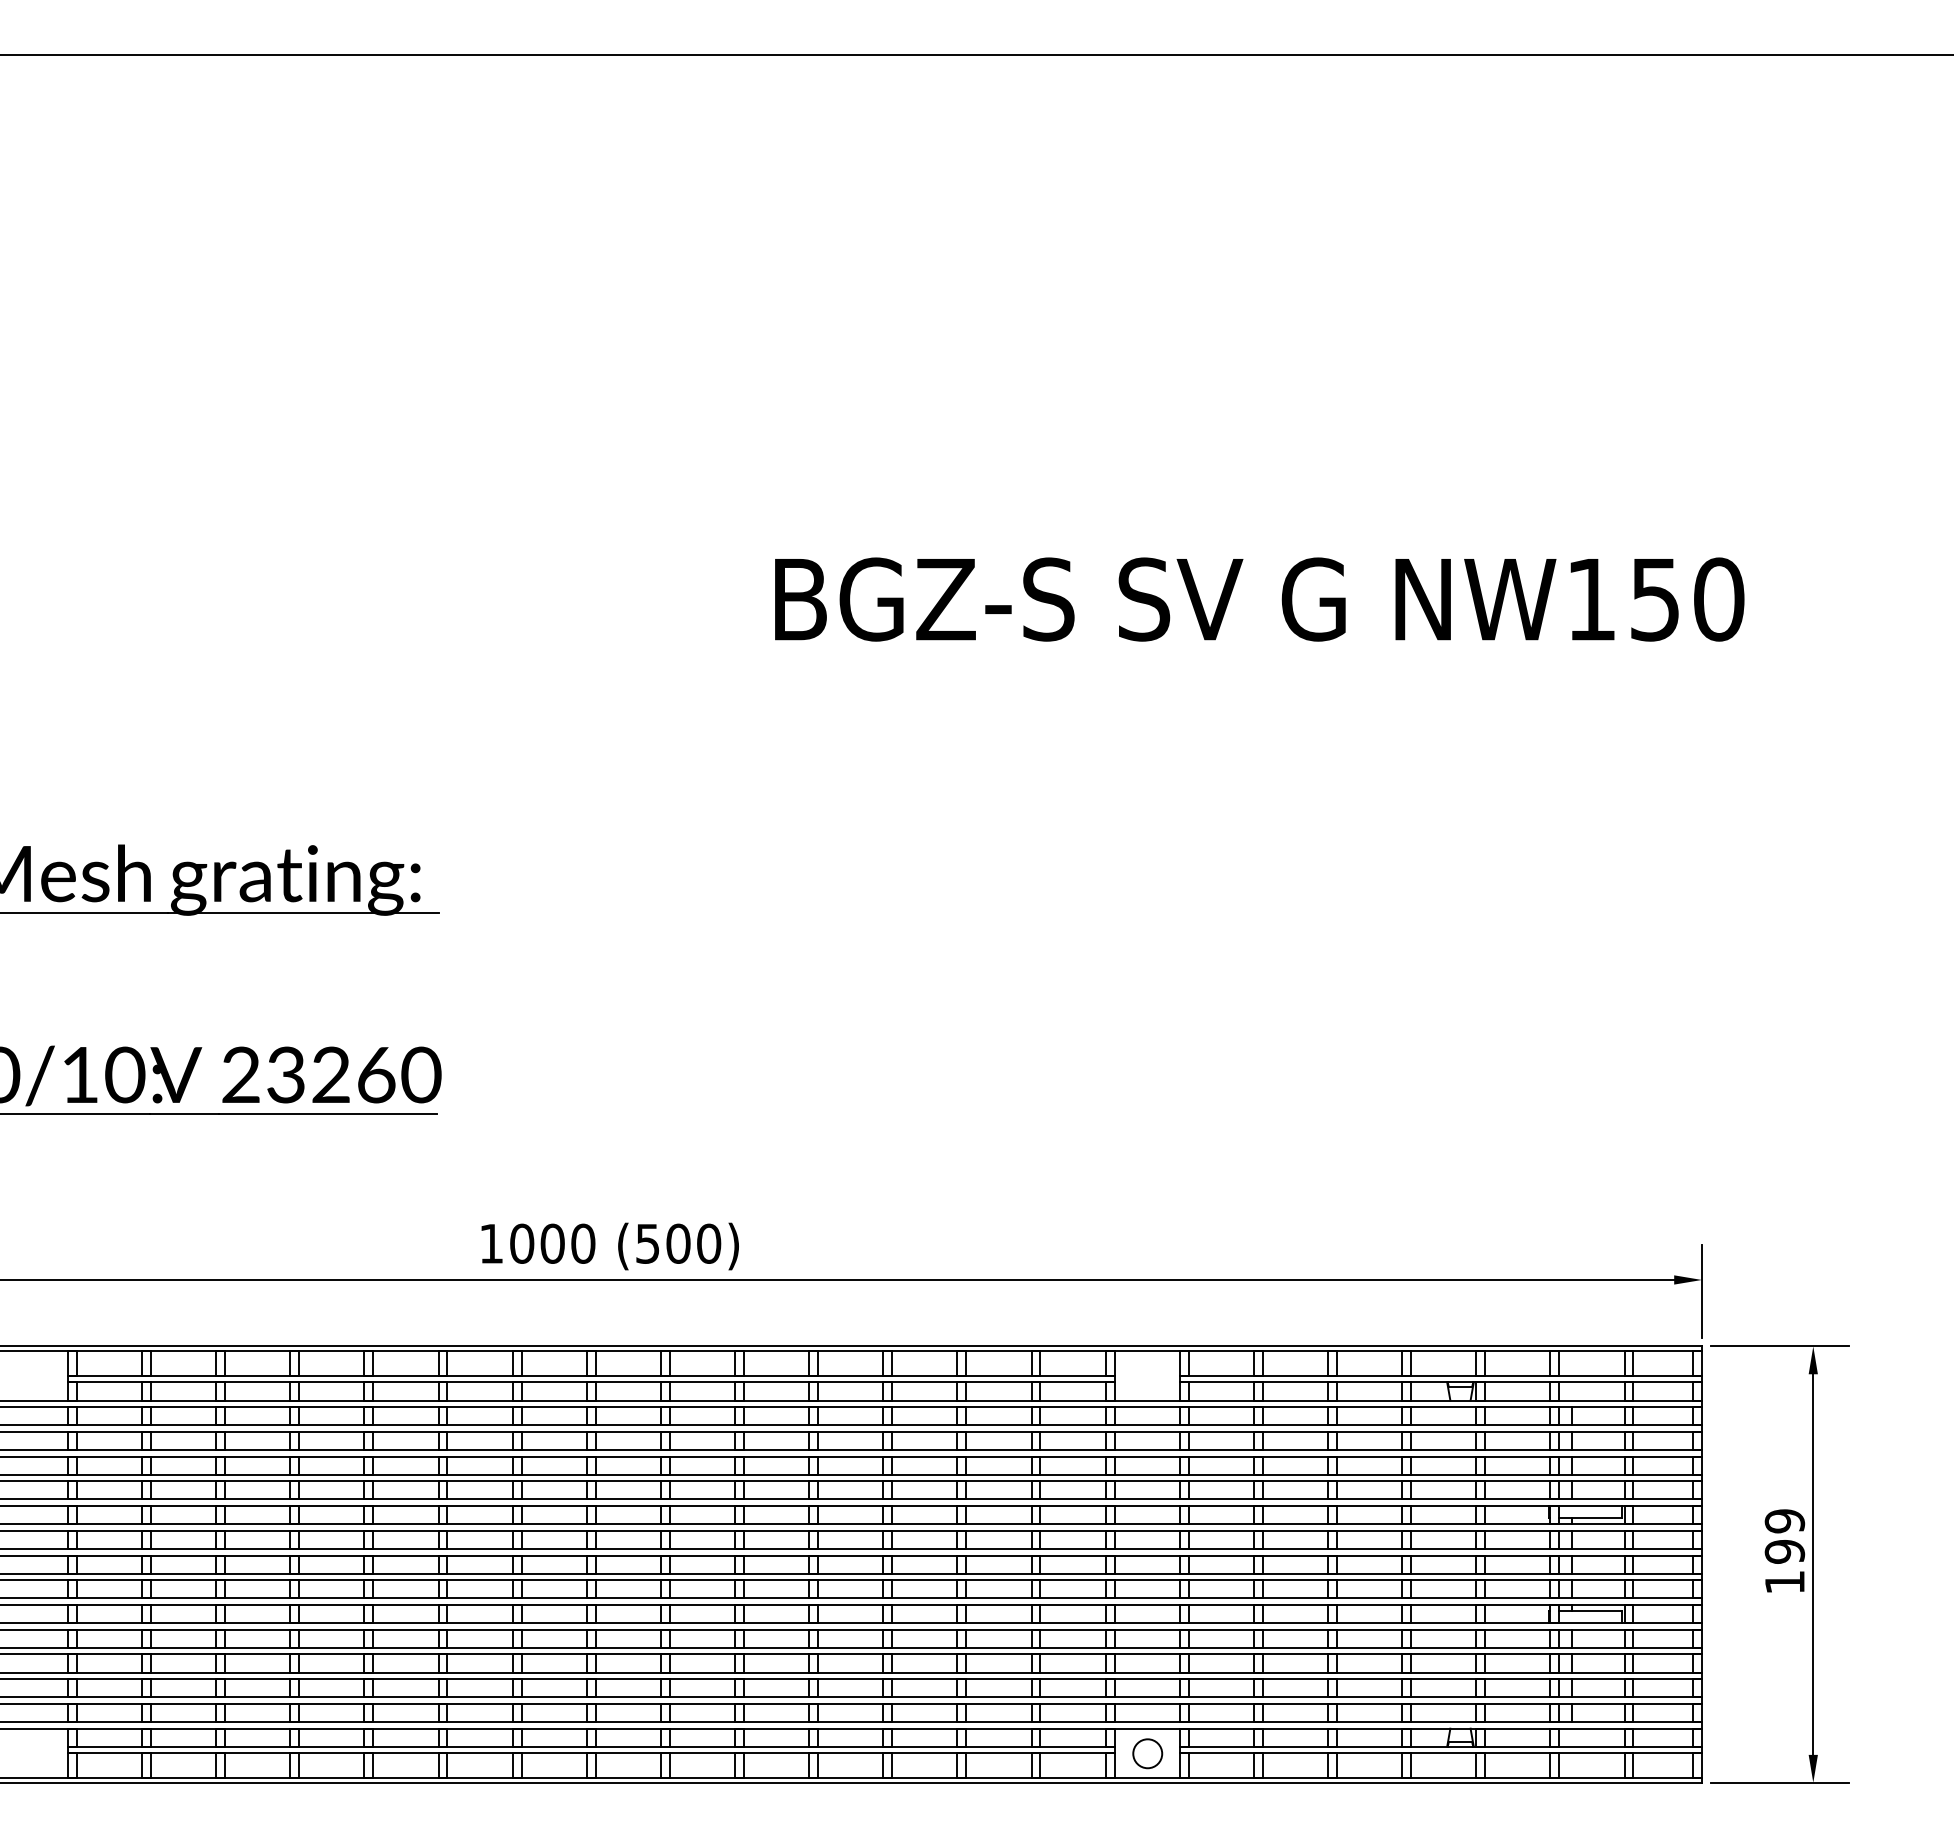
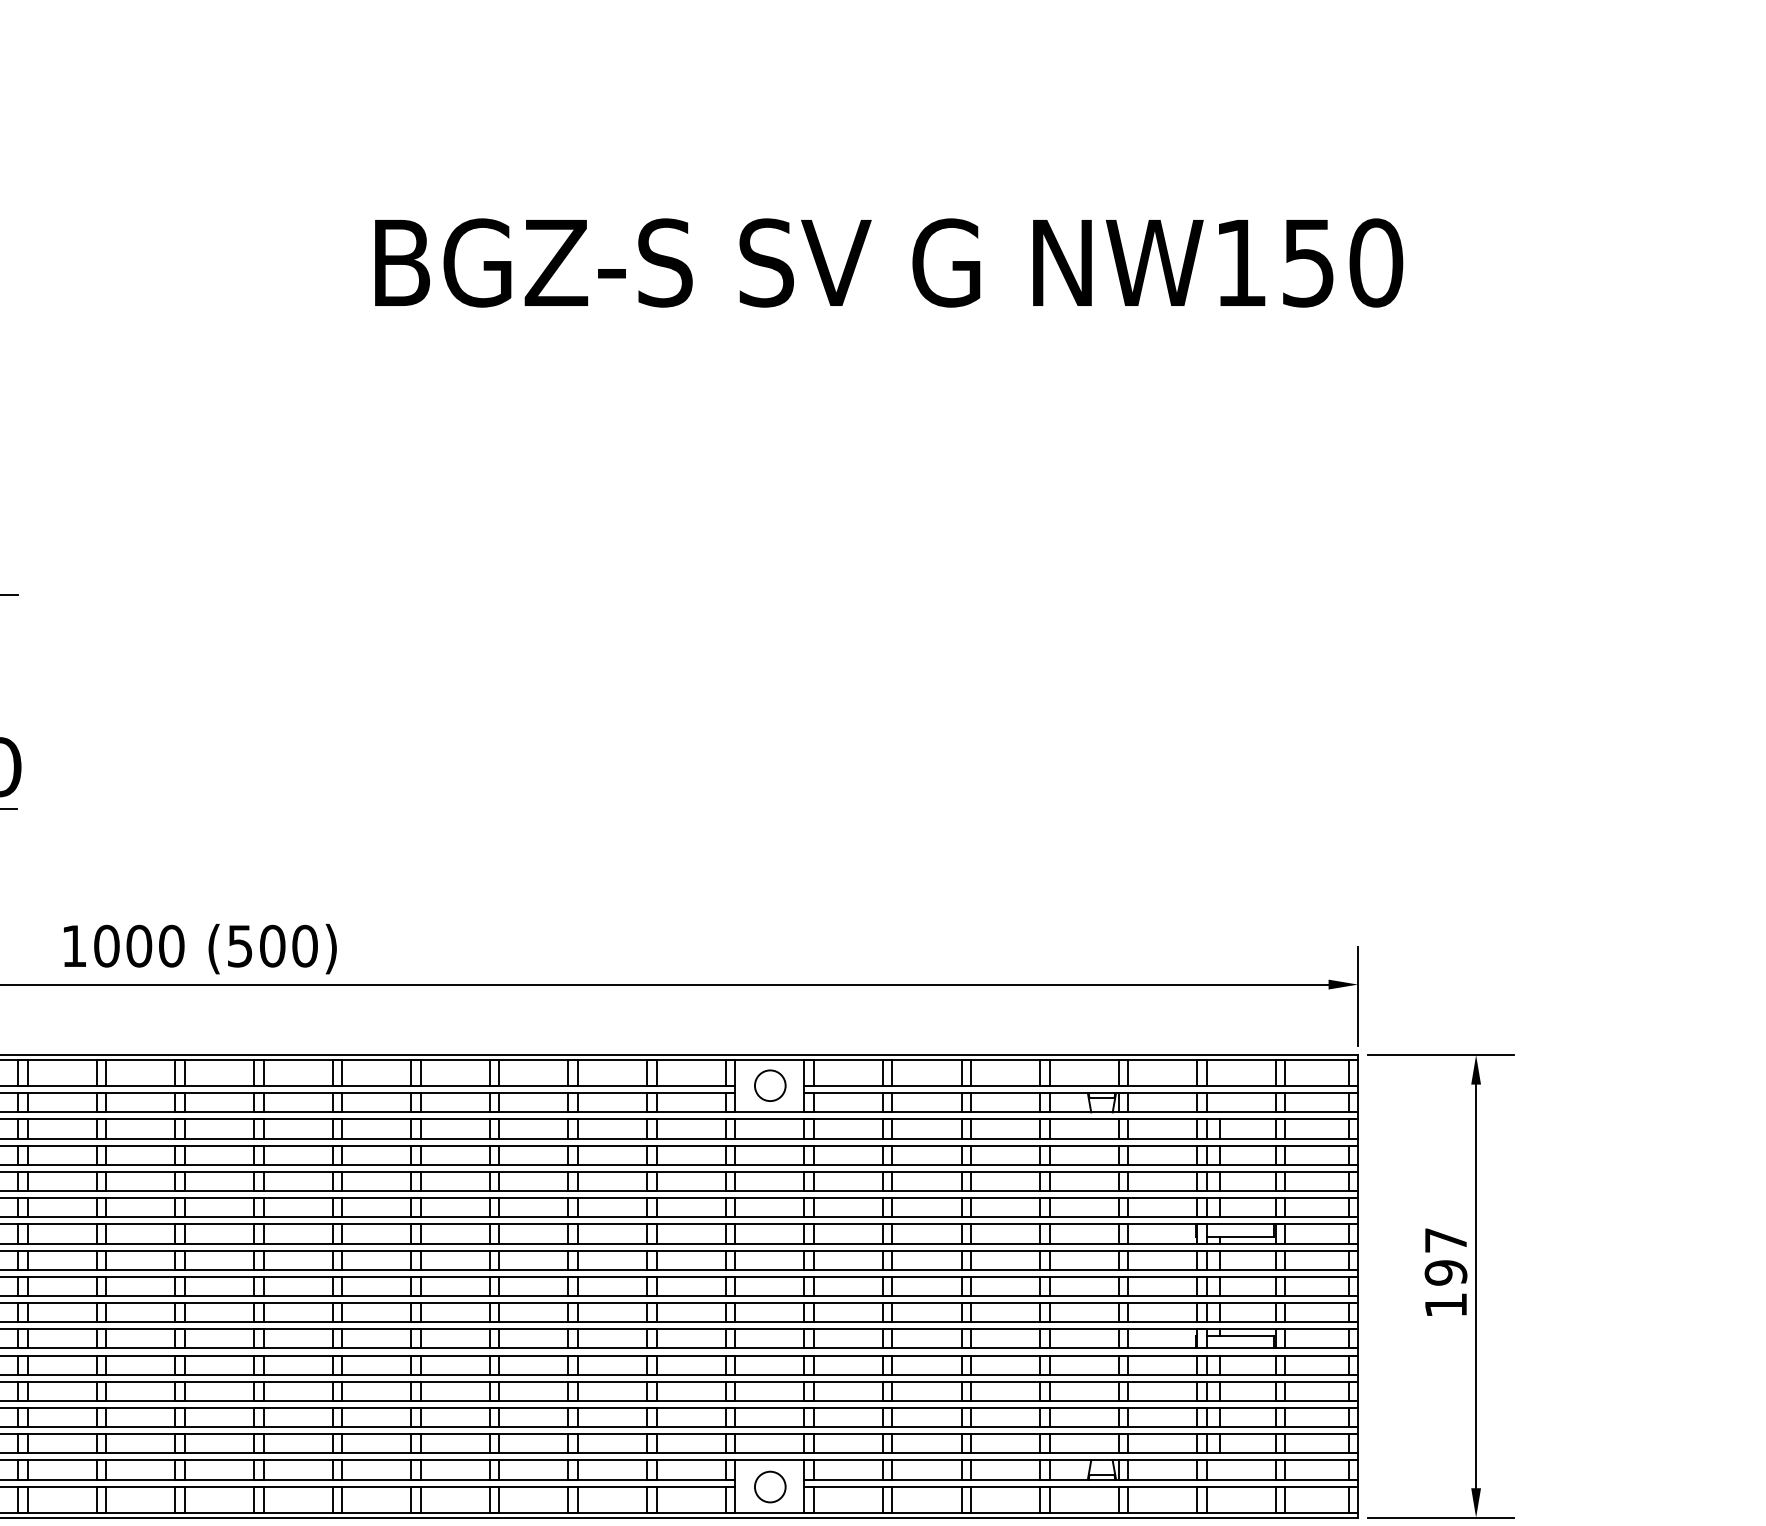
circle: (1147, 1375) -> (770, 1085), added
text: (1784, 1521) -> (1445, 1240), 199 -> 197

